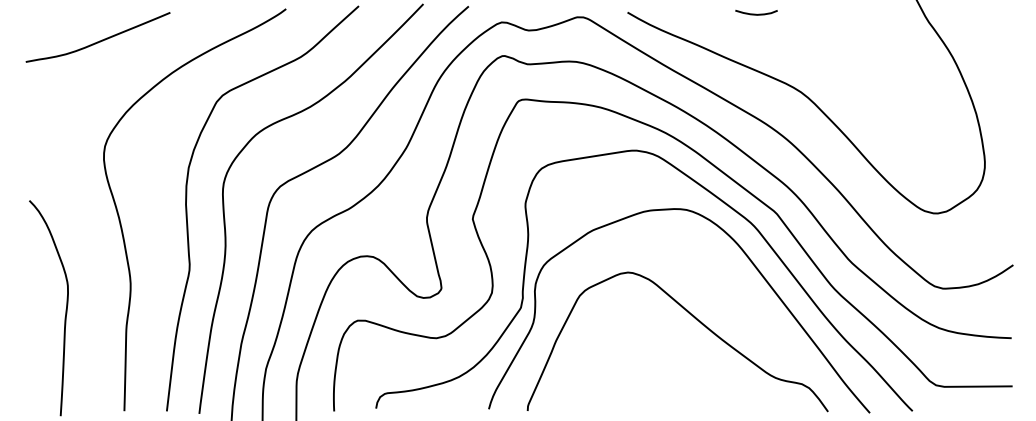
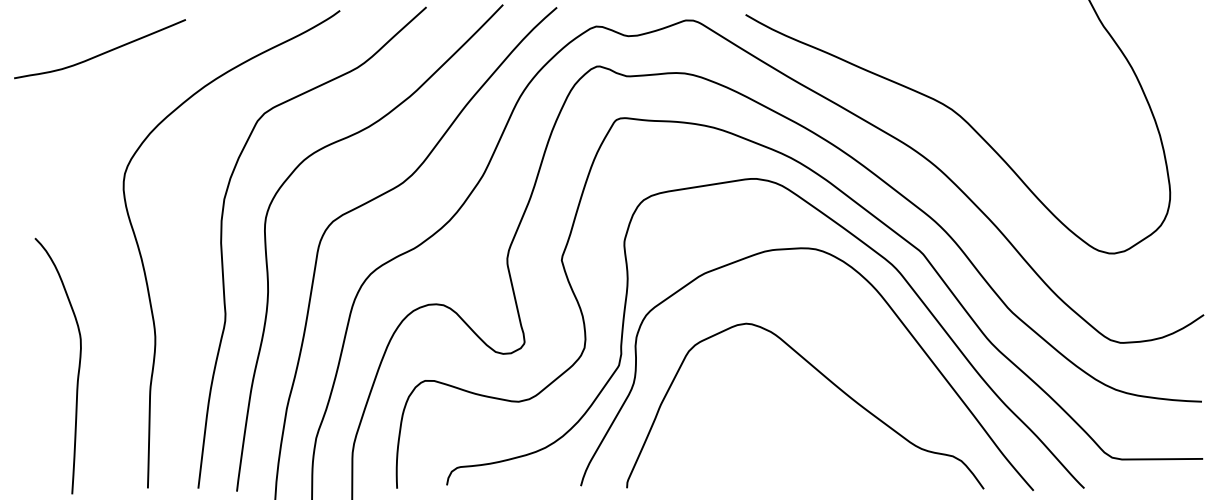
curve: (756, 13) -> (898, 15), removed
curve: (99, 40) -> (101, 52), moved

